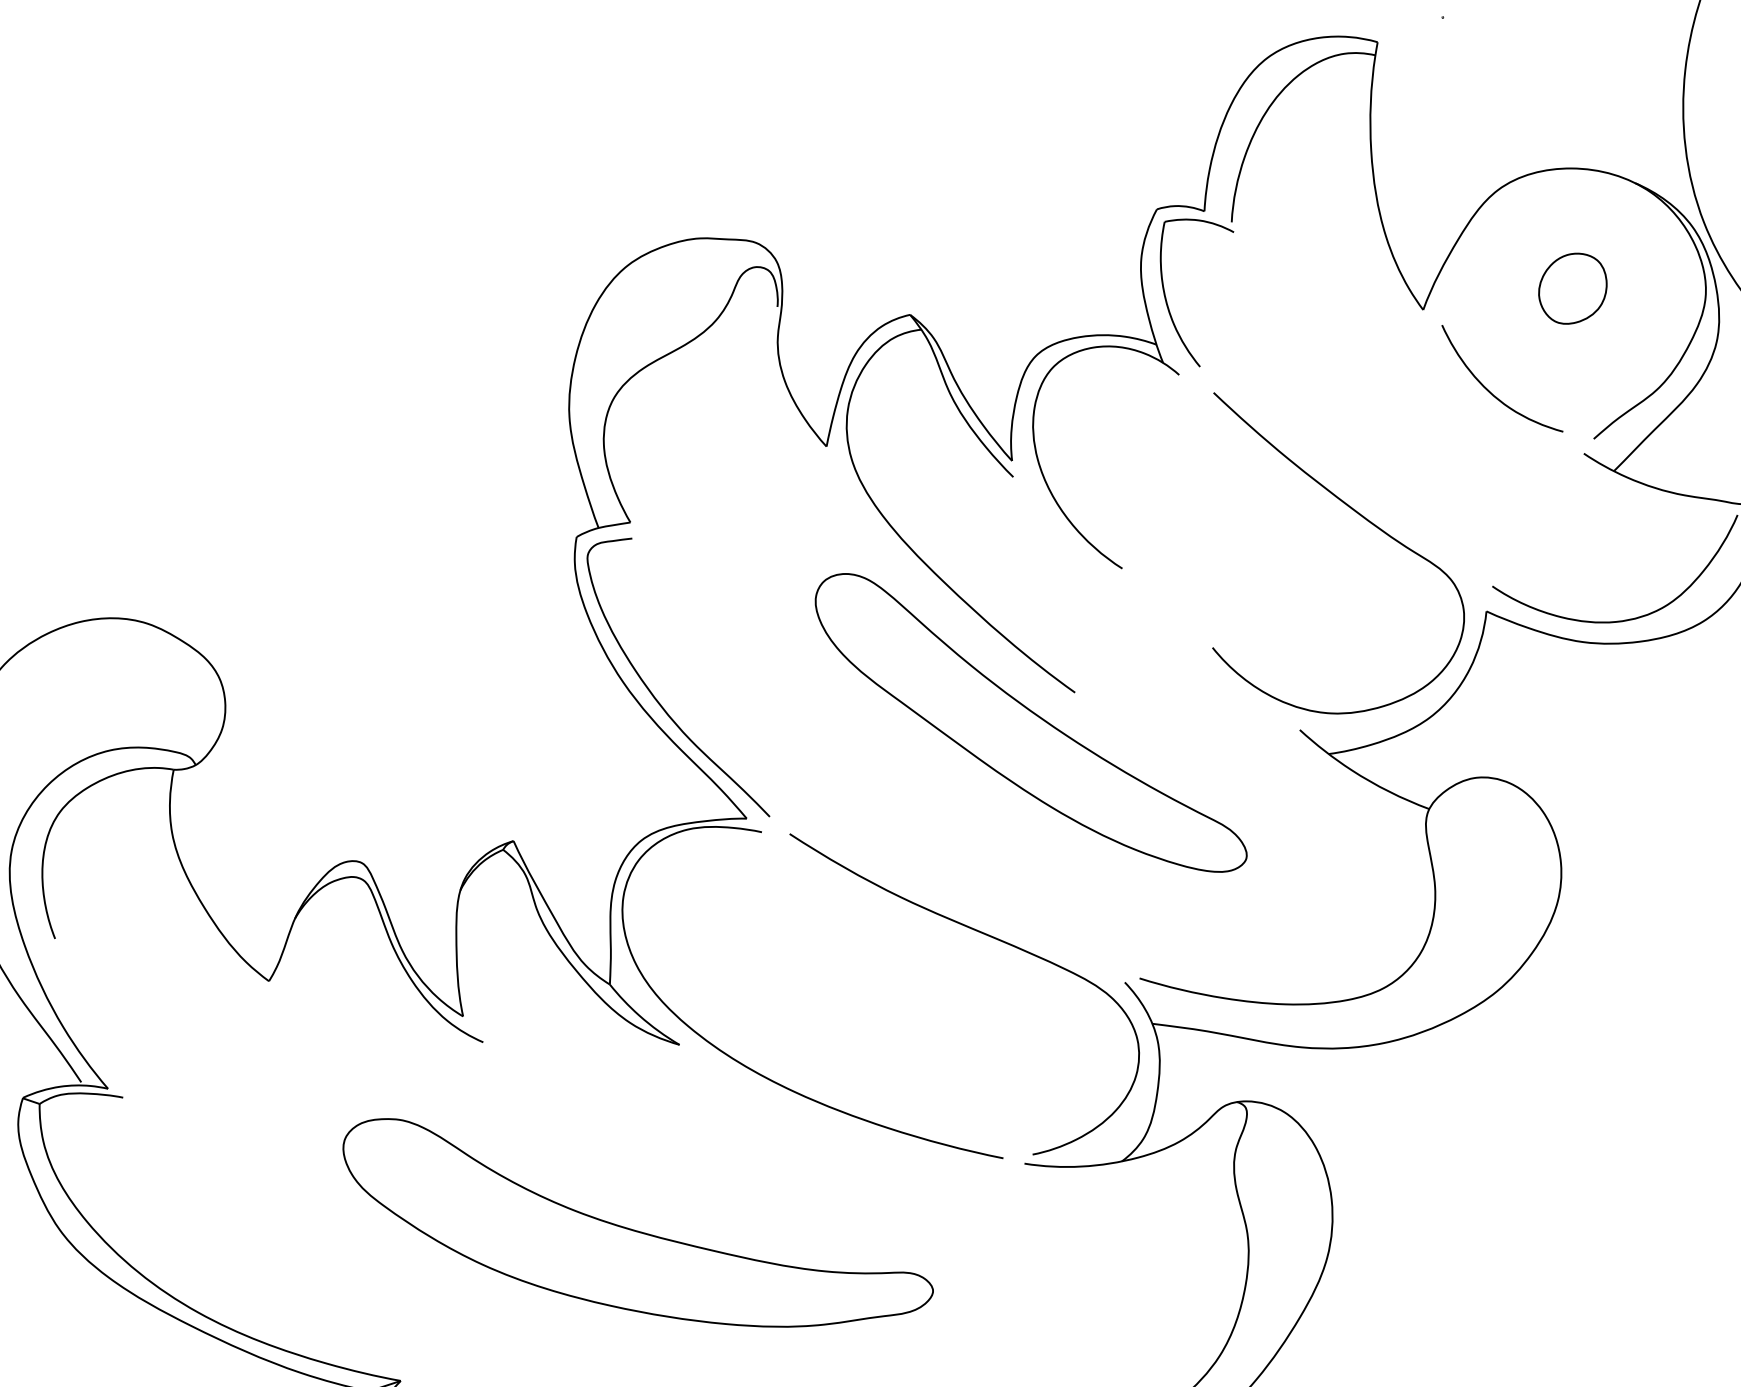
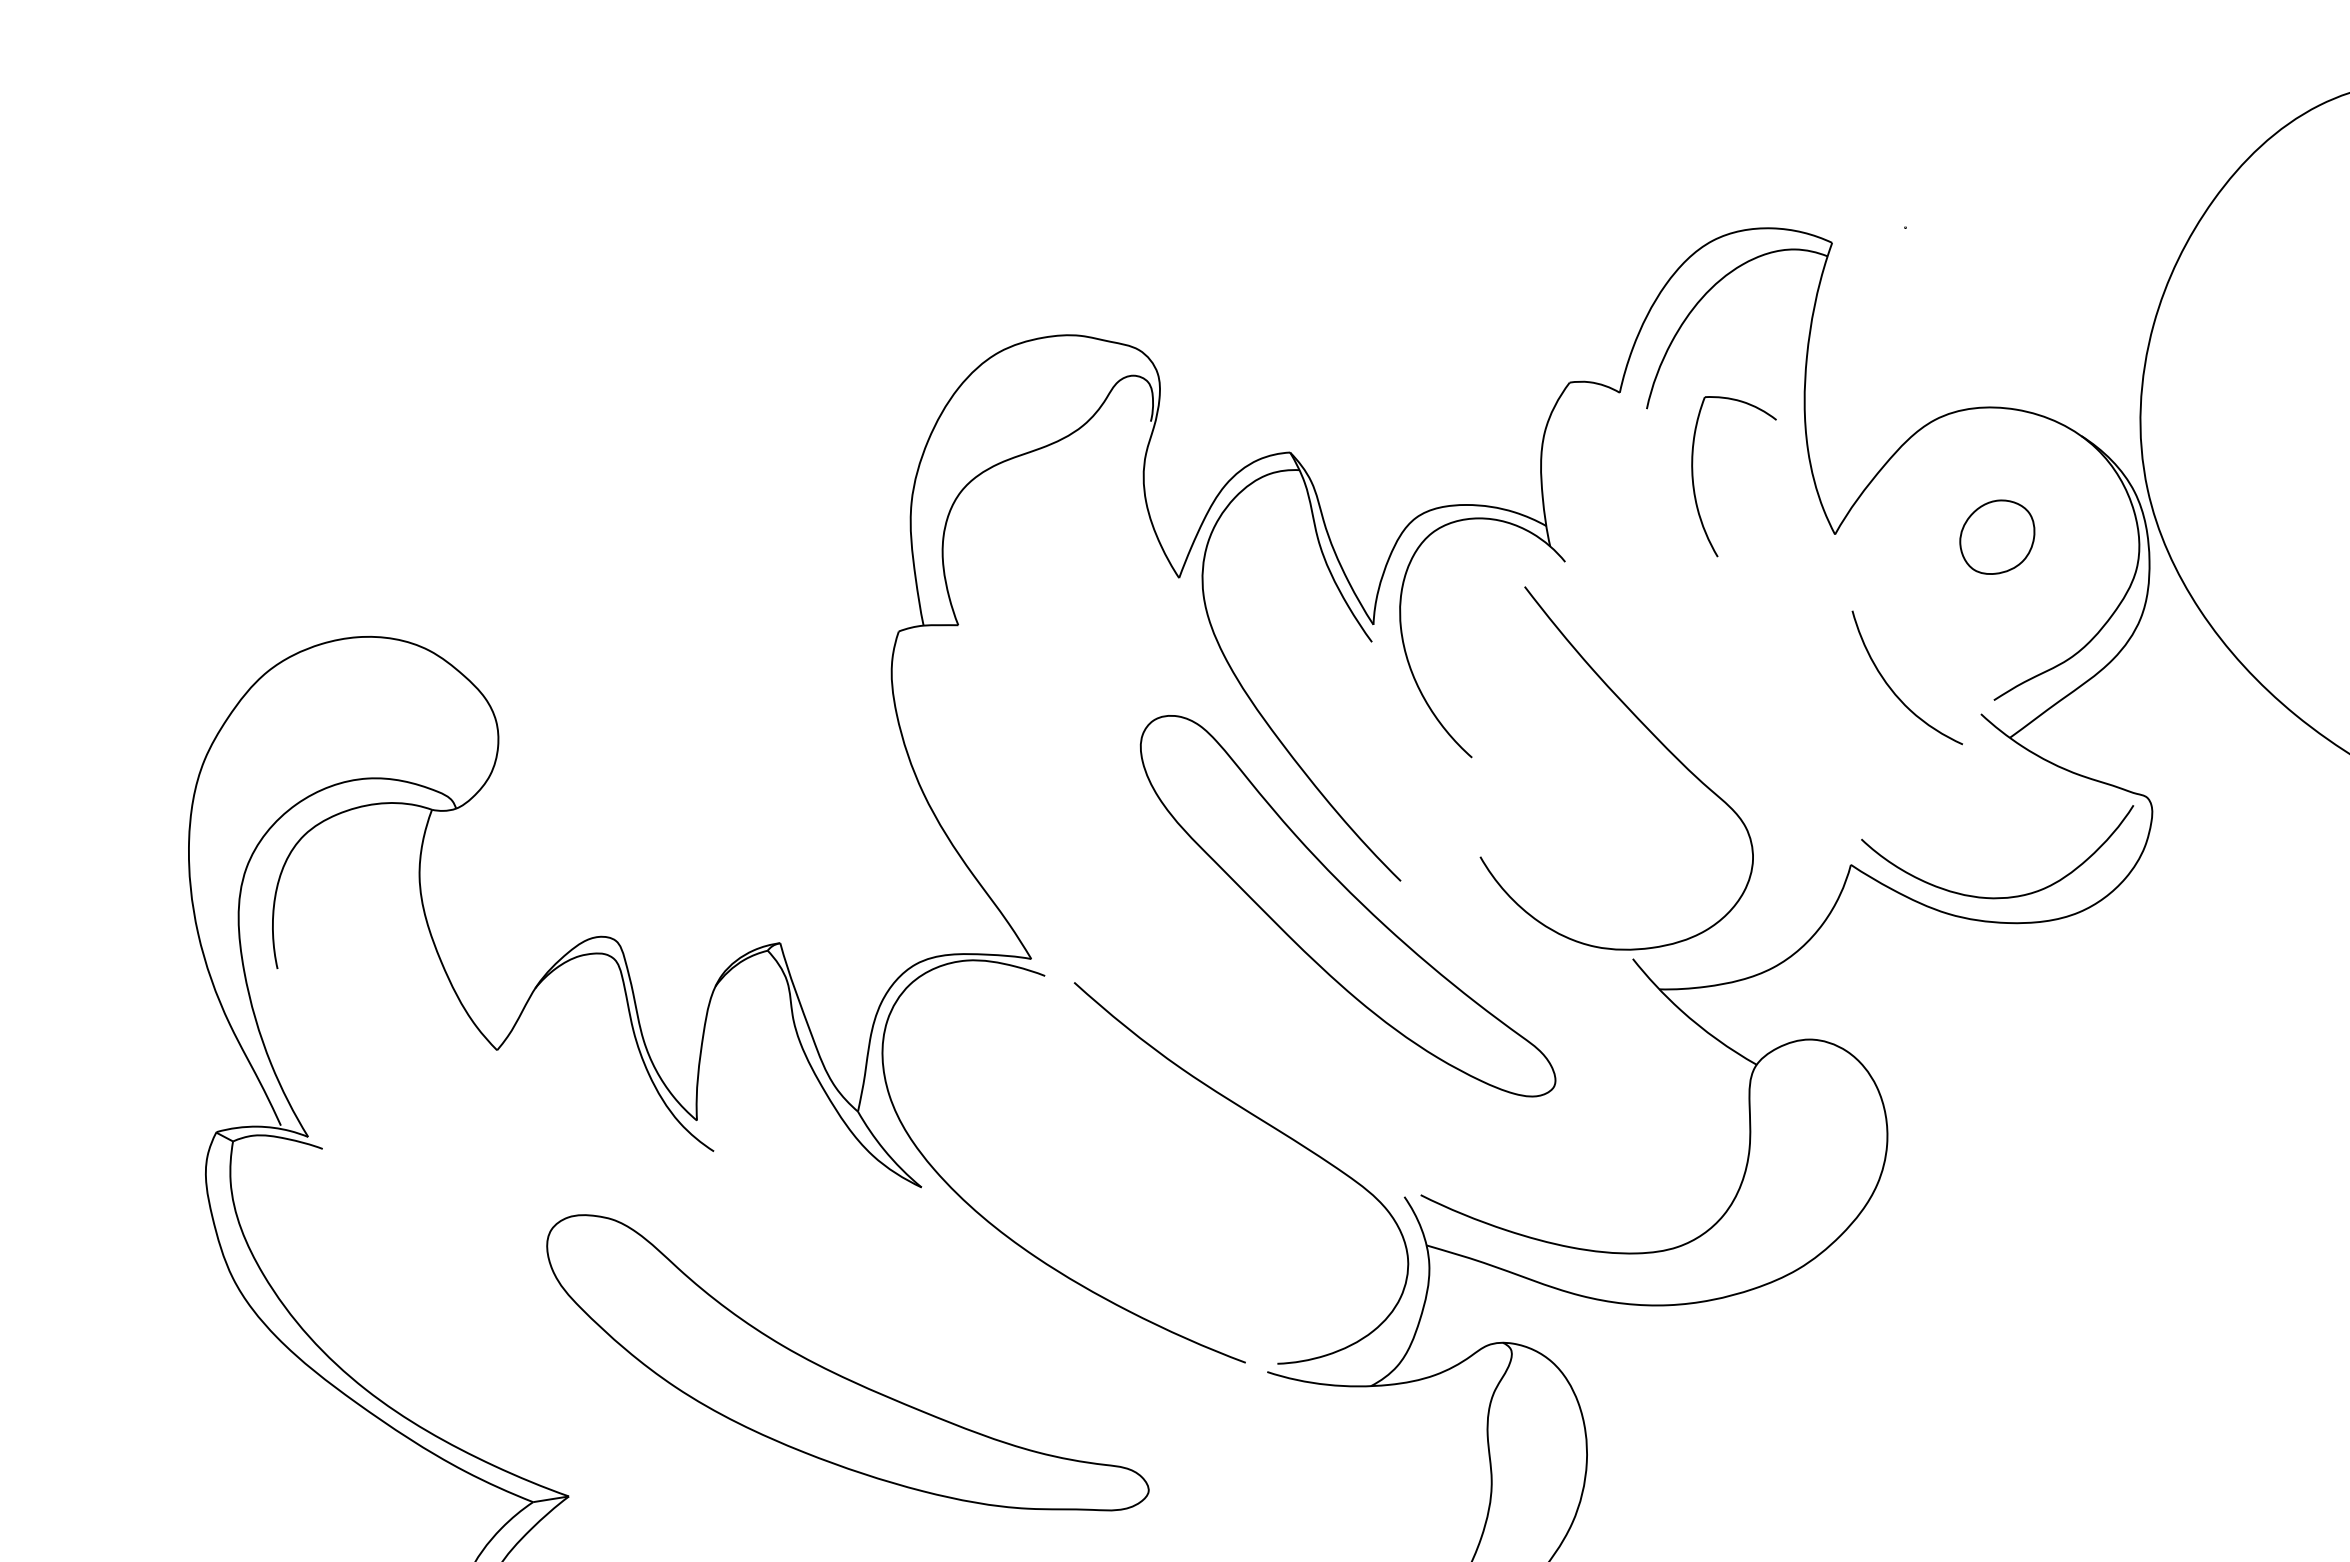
part: (1168, 303) -> (1694, 484), moved
curve: (1488, 389) -> (1890, 686), moved
curve: (1353, 510) -> (1652, 735), moved
curve: (654, 696) -> (954, 813), removed

